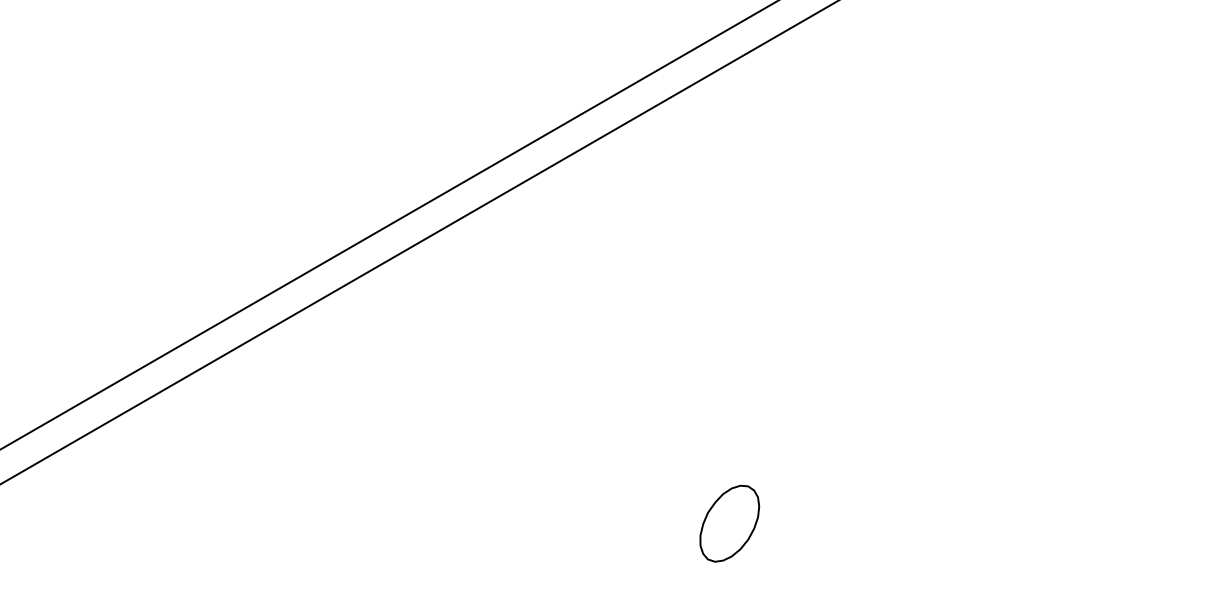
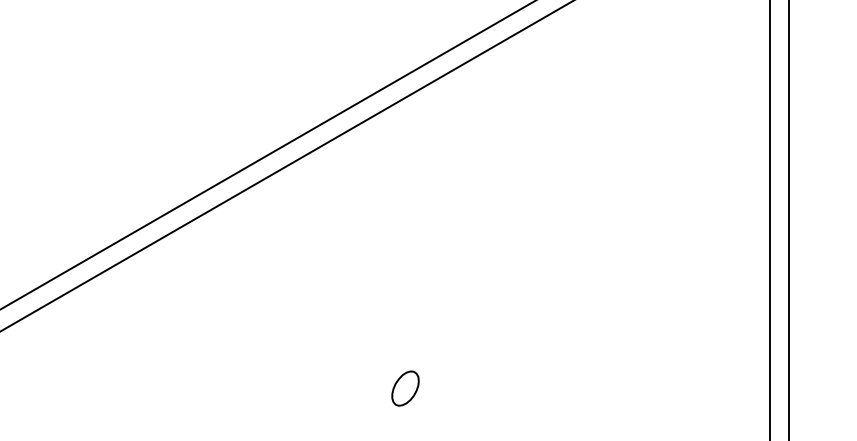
part: (729, 523) -> (405, 388), size x0.71

